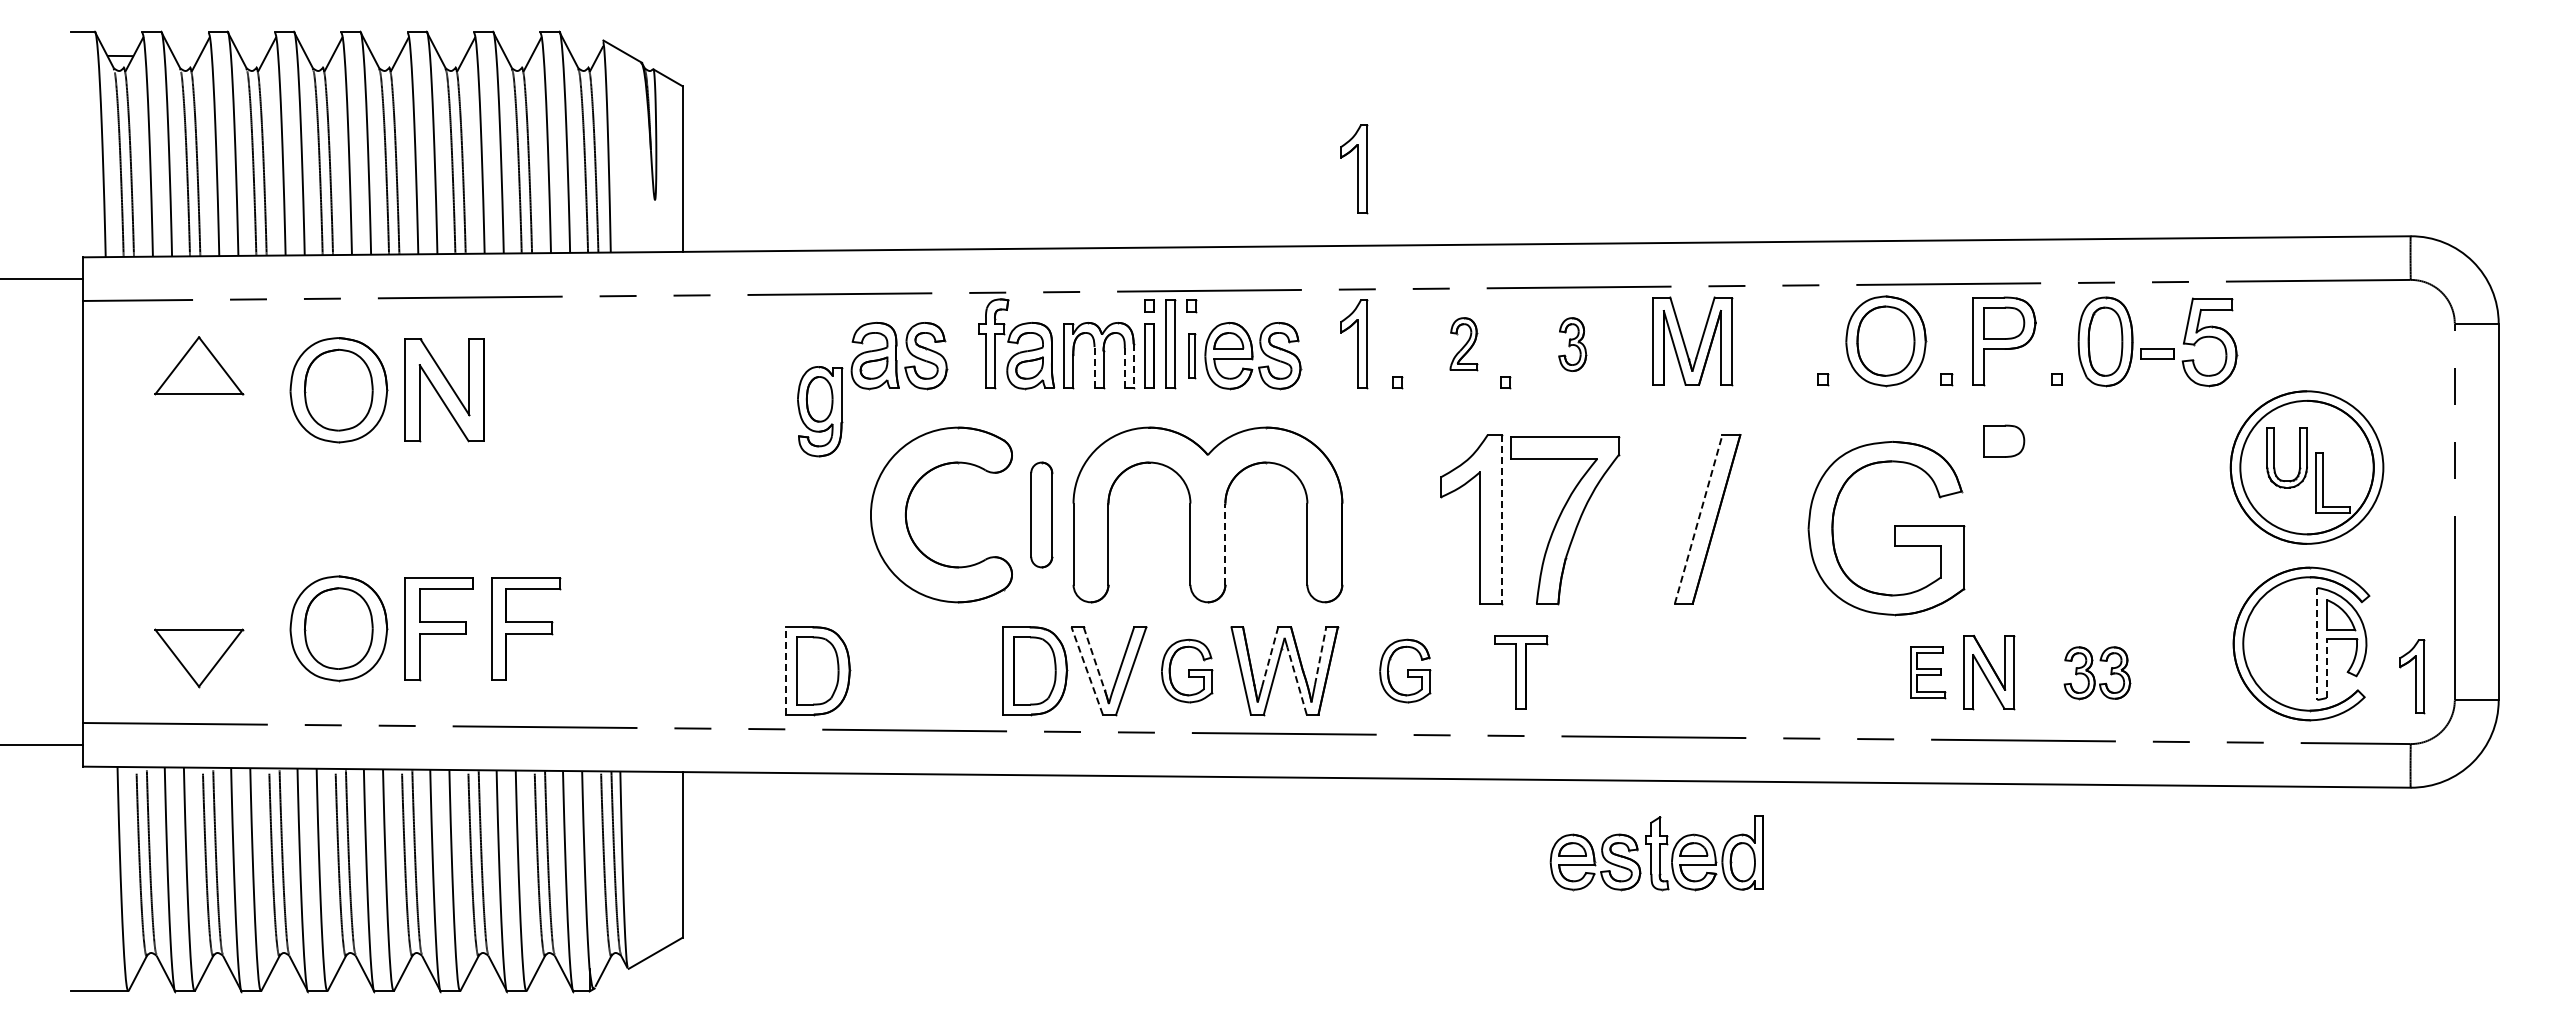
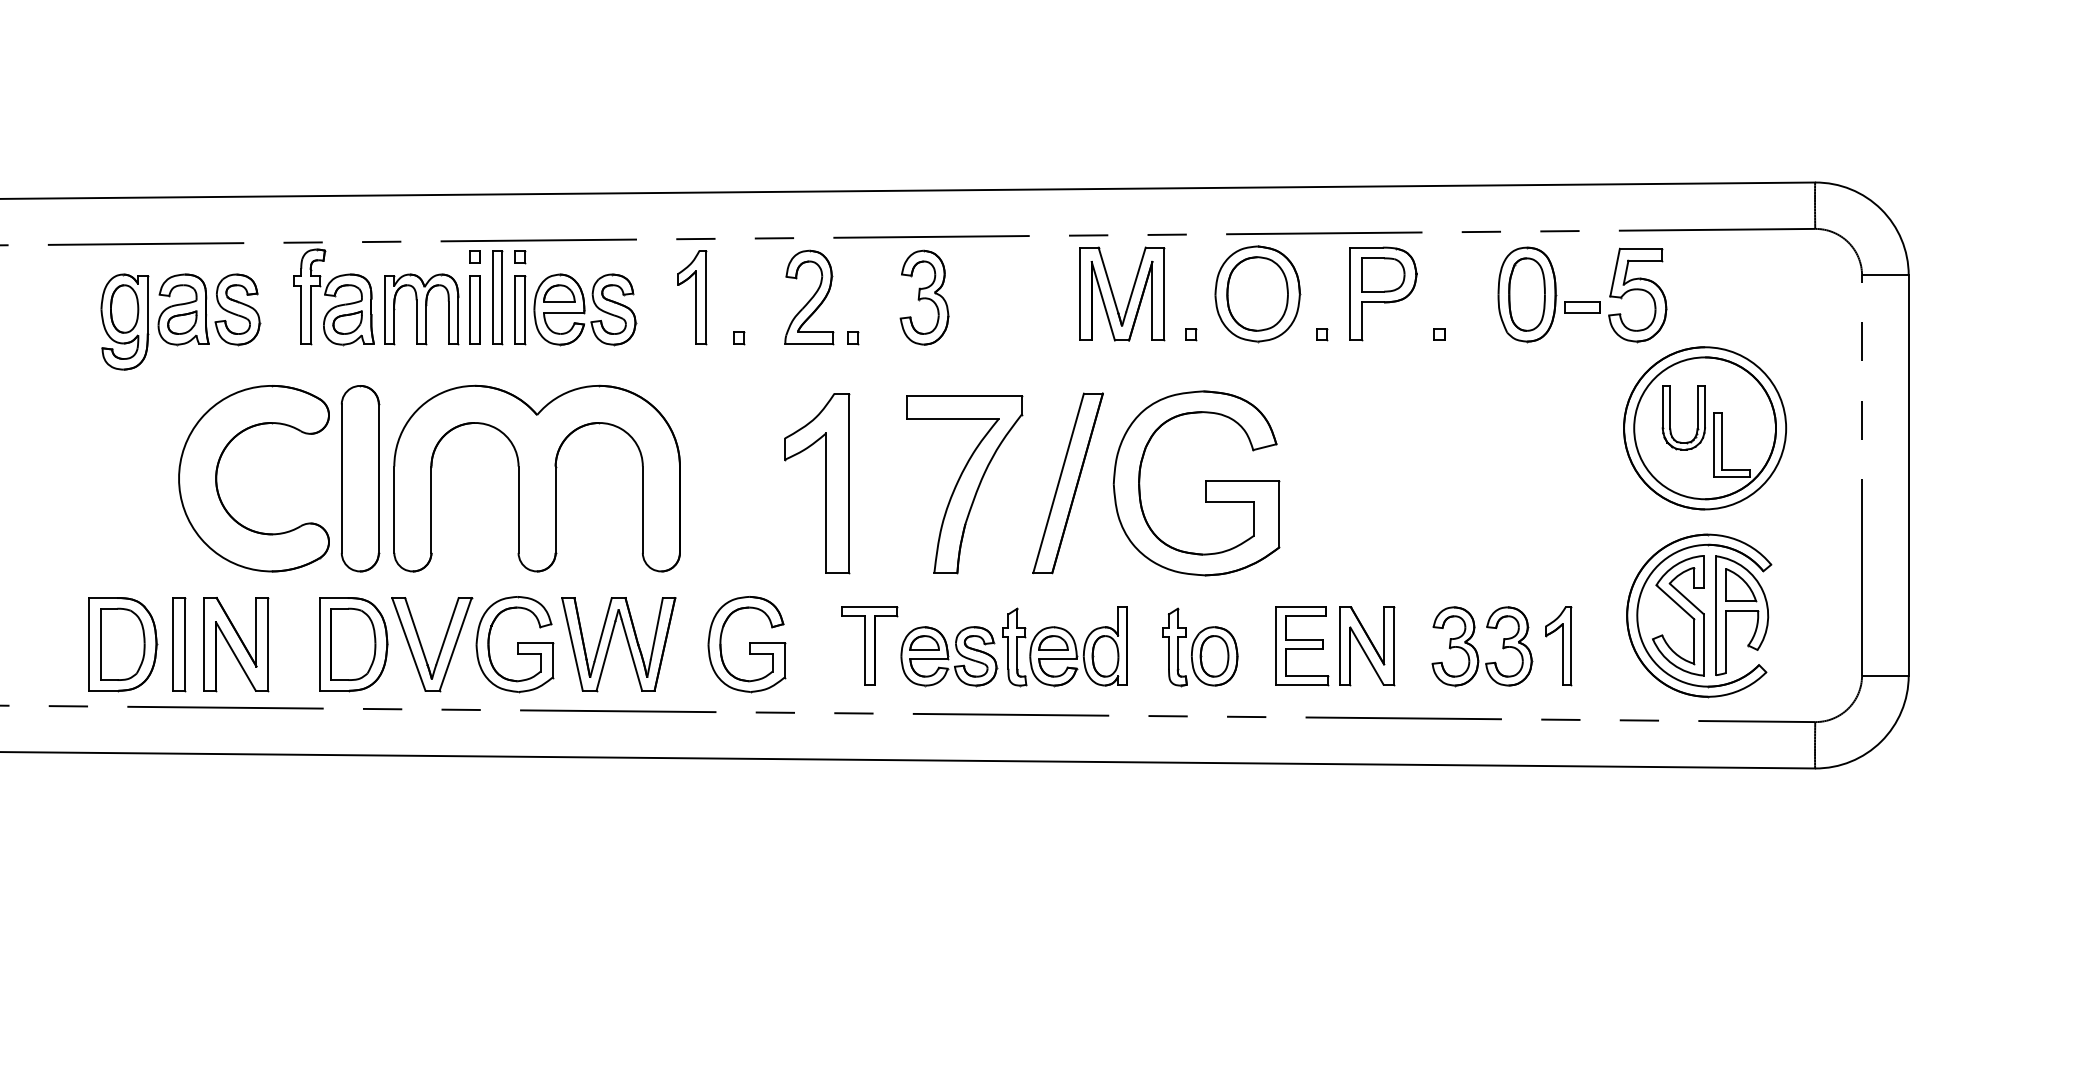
part: (1354, 169) -> (692, 111), removed
part: (1685, 343) -> (1114, 296), moved
part: (1463, 344) -> (808, 297), size x1.67
part: (1572, 344) -> (924, 297), size x1.67
part: (2157, 348) -> (1582, 301), moved
part: (1191, 356) -> (519, 310), size x1.43
line: (1094, 366) -> (416, 320), dashed -> solid
line: (1133, 366) -> (458, 320), dashed -> solid
line: (1124, 368) -> (448, 323), dashed -> solid
part: (820, 411) -> (125, 321), moved
part: (2004, 440) -> (1383, 399), removed
part: (1041, 514) -> (360, 478), size x1.67
line: (1501, 519) -> (849, 483), dashed -> solid
line: (1698, 519) -> (1058, 483), dashed -> solid
part: (1565, 520) -> (964, 484), moved
part: (1894, 528) -> (1205, 483), moved
line: (1225, 544) -> (555, 510), dashed -> solid
part: (2285, 638) -> (1682, 609), added
line: (2317, 643) -> (1716, 615), dashed -> solid
line: (1320, 655) -> (656, 627), dashed -> solid
line: (1270, 657) -> (603, 630), dashed -> solid
line: (1094, 658) -> (416, 631), dashed -> solid
line: (2326, 668) -> (1725, 641), dashed -> solid
line: (785, 670) -> (88, 643), dashed -> solid
line: (1087, 670) -> (409, 643), dashed -> solid
part: (871, 671) -> (179, 644), added
part: (925, 671) -> (237, 644), added
part: (1187, 671) -> (515, 644), size x1.43
part: (1405, 671) -> (747, 644), size x1.43
part: (1927, 672) -> (1301, 646), size x1.43
part: (1832, 673) -> (1200, 647), added
part: (2097, 673) -> (1482, 647), size x1.43
part: (2412, 676) -> (1558, 646), moved
line: (1297, 681) -> (632, 655), dashed -> solid
part: (1656, 853) -> (1013, 647), moved

